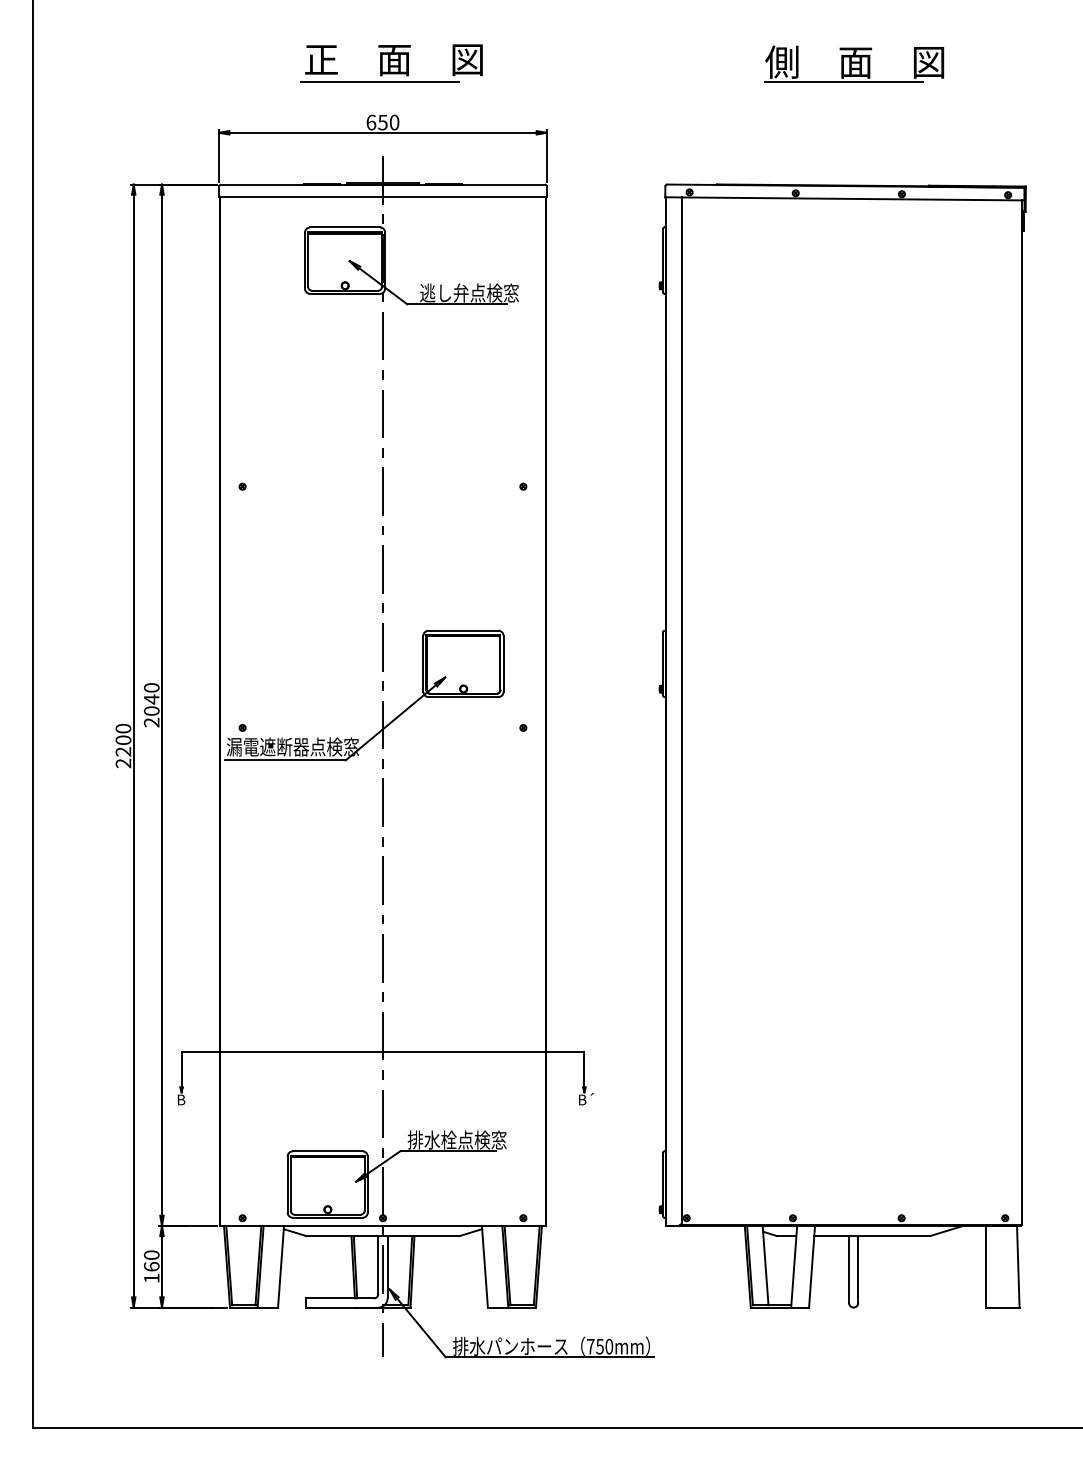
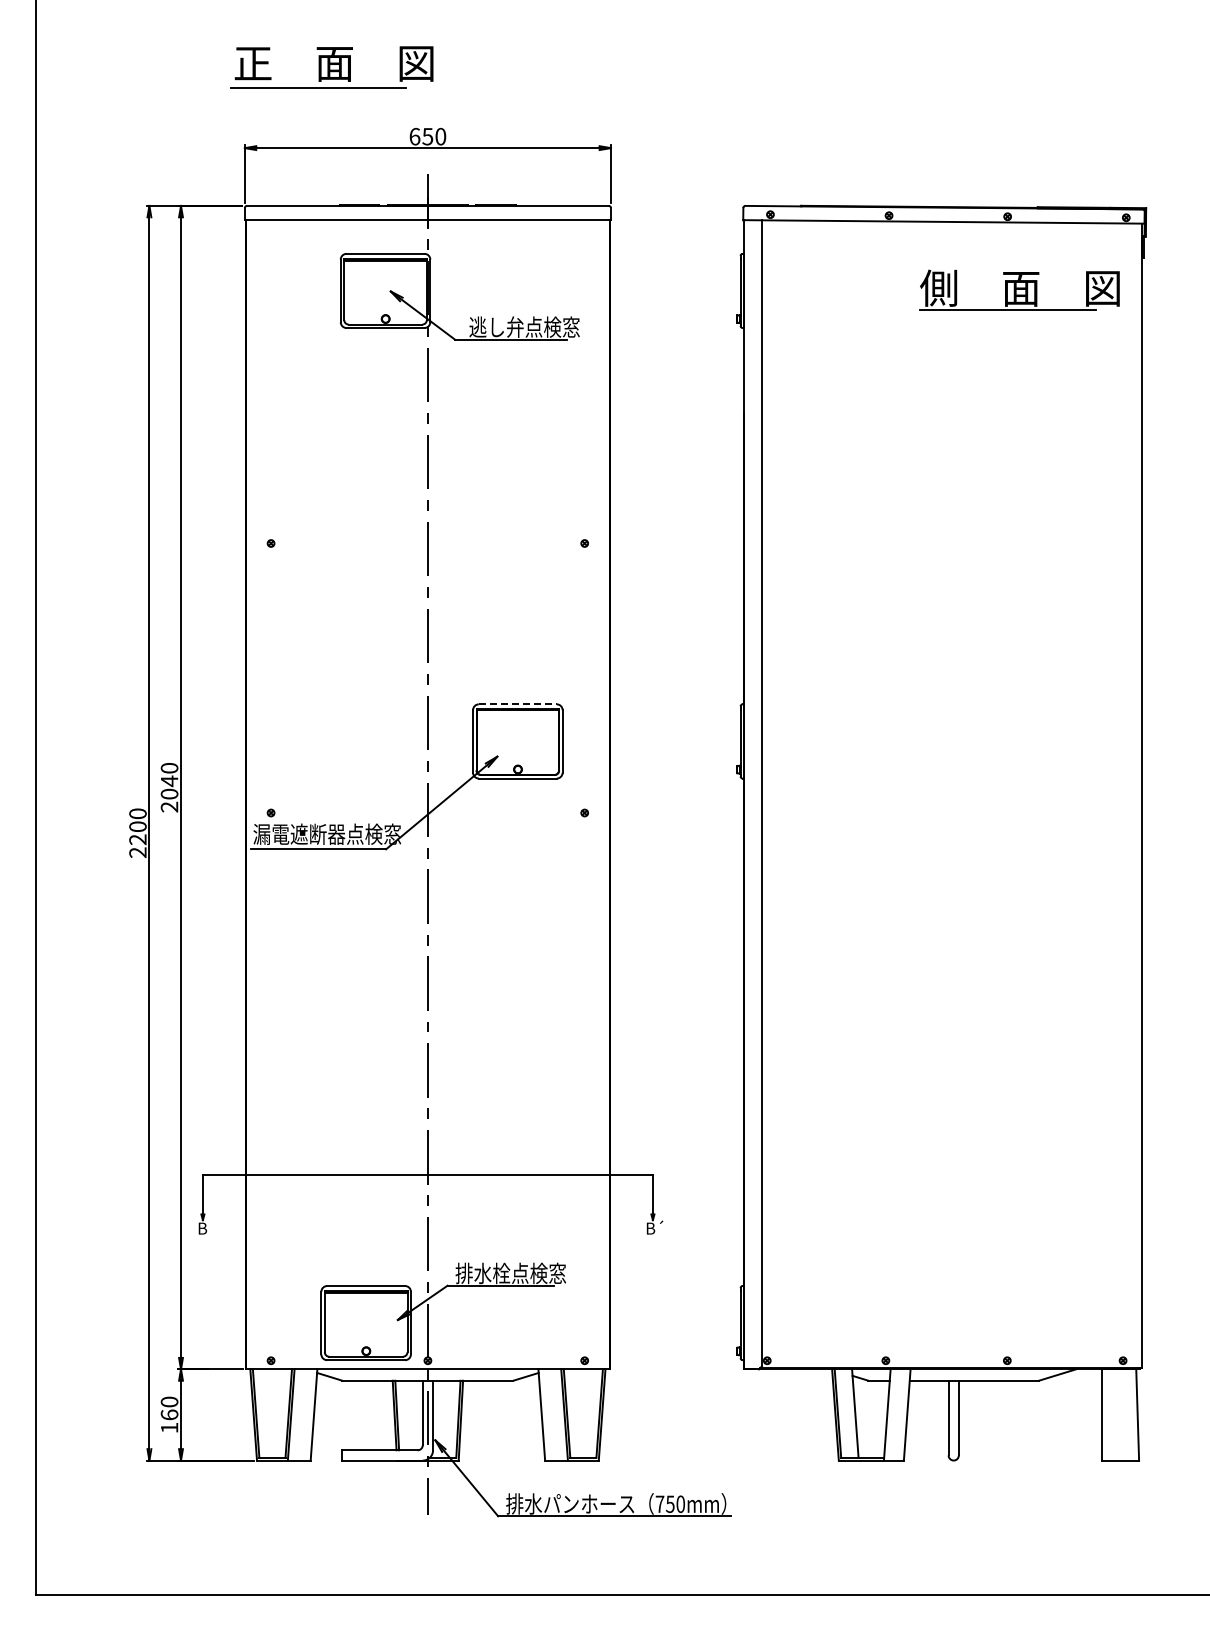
part: (391, 63) -> (331, 67), moved
part: (854, 63) -> (1019, 289), moved
line: (464, 630) -> (518, 704), solid -> dashed

